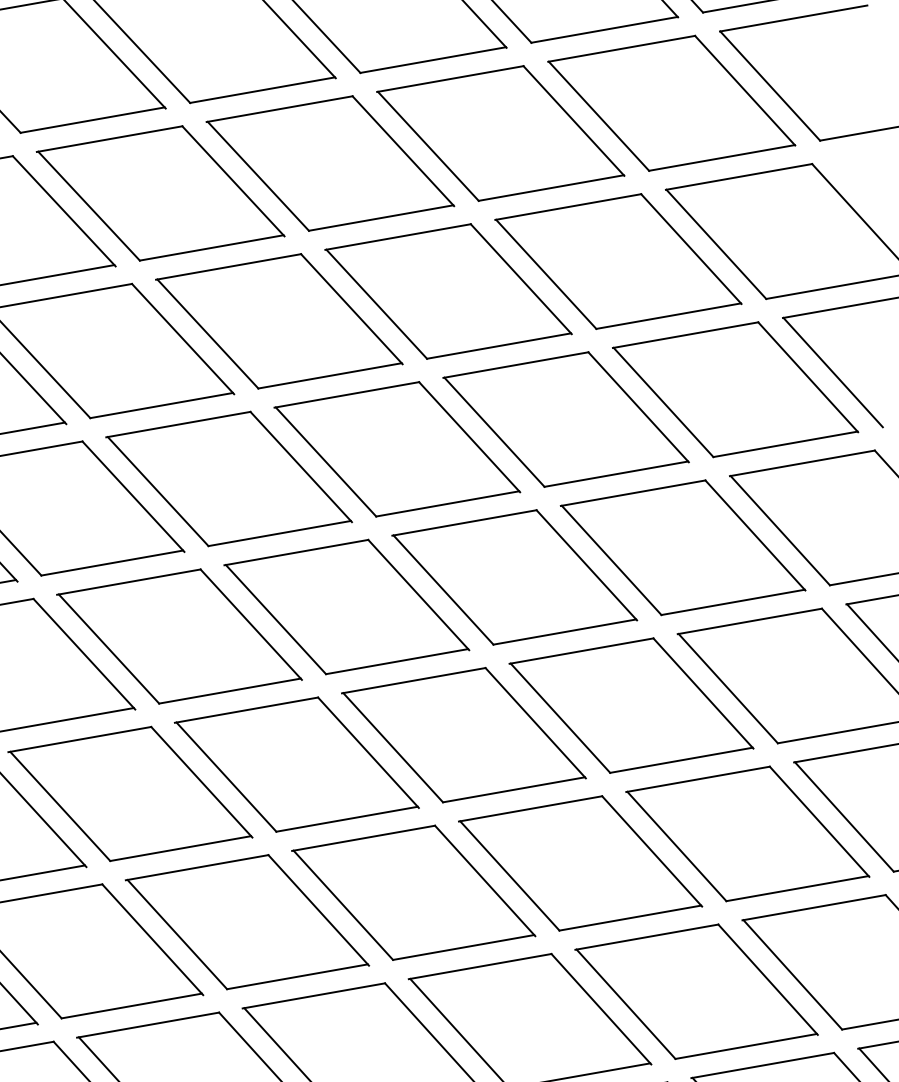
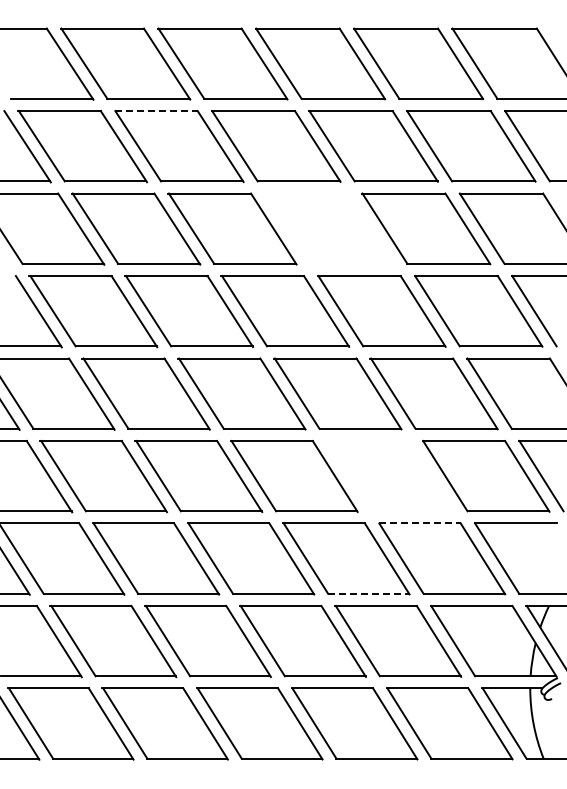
line: (110, 139) -> (156, 111), solid -> dashed
part: (449, 291) -> (329, 228), removed
part: (632, 706) -> (390, 476), removed
line: (699, 779) -> (420, 523), solid -> dashed
line: (631, 917) -> (369, 593), solid -> dashed

